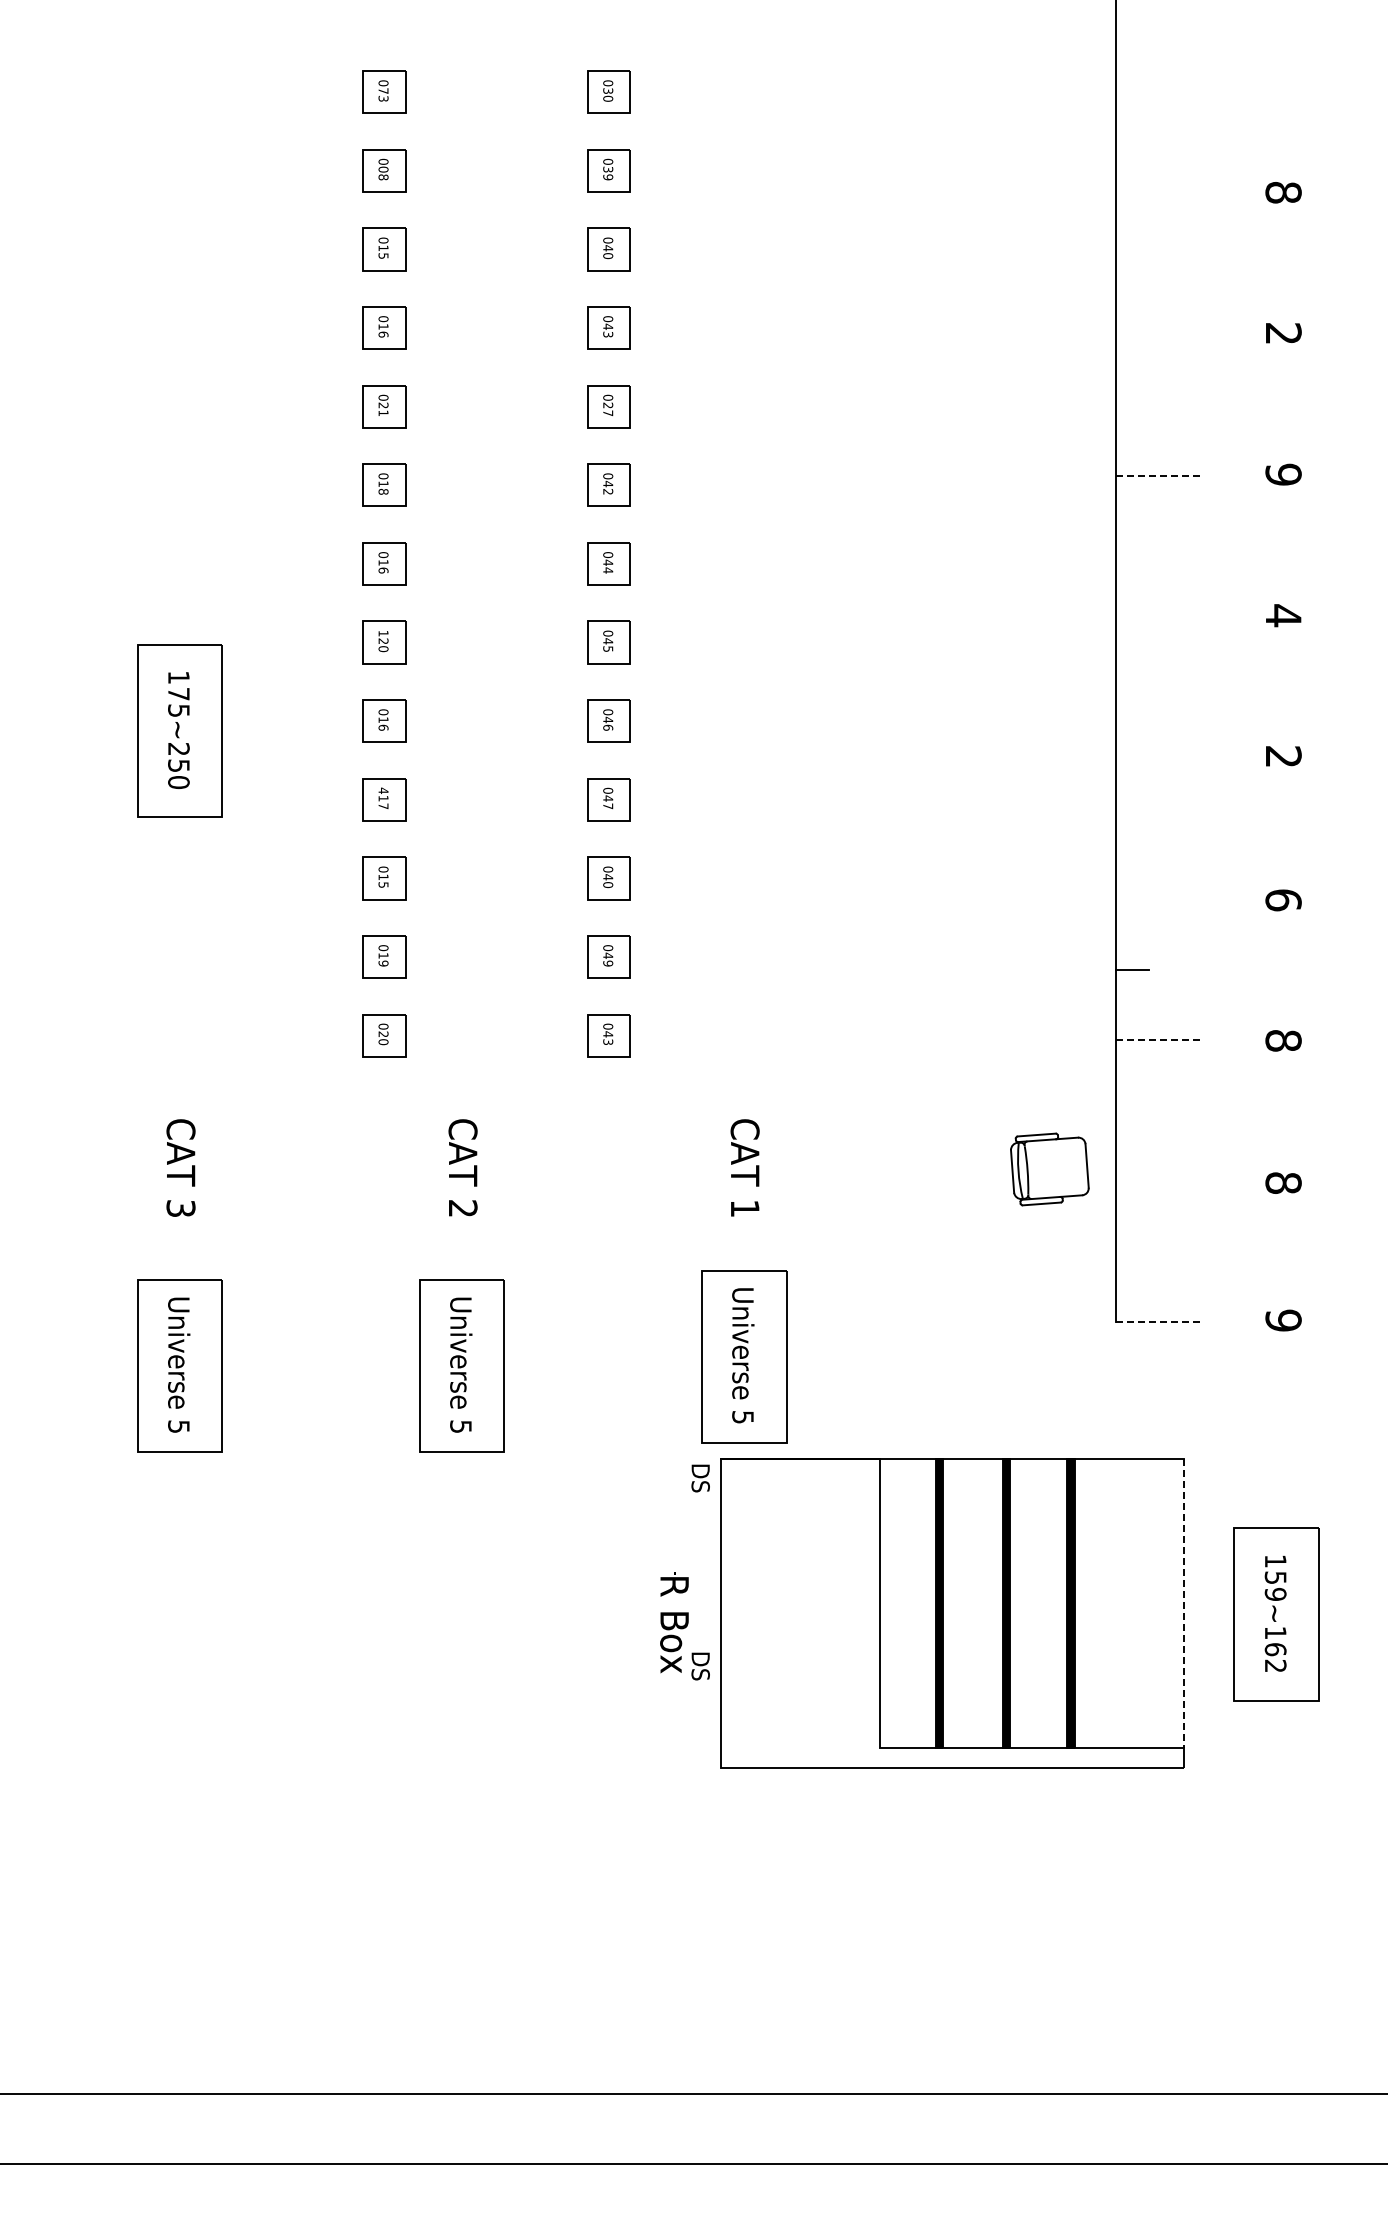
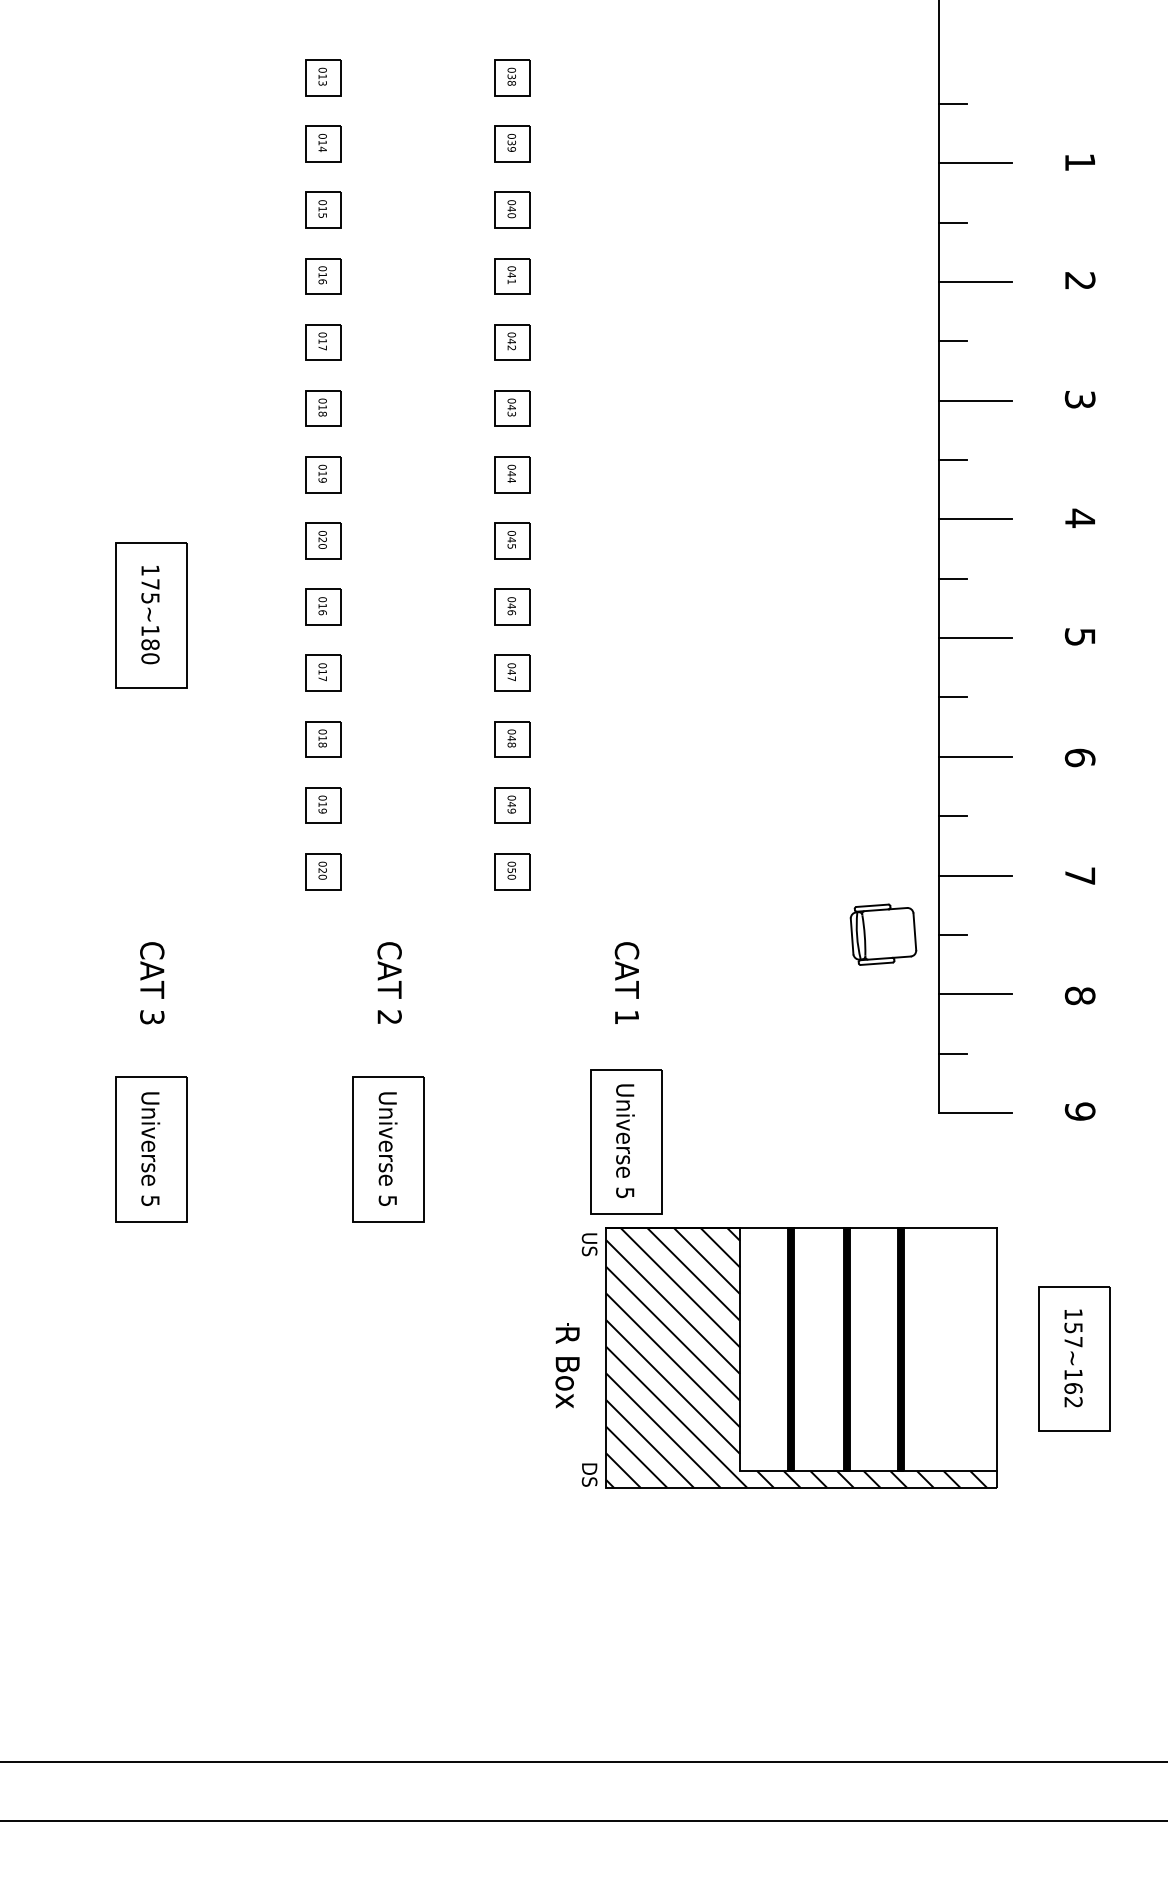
text: (383, 90) -> (322, 76), 073 -> 013
text: (607, 98) -> (511, 83), 030 -> 038
line: (1131, 123) -> (952, 104), added
text: (383, 173) -> (322, 146), 008 -> 014
text: (1283, 192) -> (1080, 162), 8 -> 1
line: (1158, 193) -> (974, 163), added
line: (1131, 264) -> (952, 222), added
text: (608, 334) -> (512, 281), 043 -> 041
line: (1158, 334) -> (974, 281), added
line: (1131, 405) -> (952, 341), added
text: (383, 408) -> (322, 343), 021 -> 017
text: (608, 409) -> (512, 344), 027 -> 042
text: (1283, 474) -> (1080, 399), 9 -> 3
line: (1159, 475) -> (975, 400), dashed -> solid
text: (607, 491) -> (511, 413), 042 -> 043
line: (1131, 546) -> (952, 460), added
text: (383, 570) -> (322, 480), 016 -> 019
line: (1158, 616) -> (974, 519), added
text: (383, 633) -> (322, 533), 120 -> 020
line: (1131, 687) -> (952, 578), added
text: (1283, 756) -> (1080, 636), 2 -> 5
text: (178, 757) -> (150, 637), 175~250 -> 175~180
line: (1158, 758) -> (974, 638), added
text: (383, 790) -> (322, 665), 417 -> 017
line: (1131, 828) -> (952, 697), added
text: (383, 884) -> (322, 744), 015 -> 018
text: (607, 885) -> (511, 745), 040 -> 048
line: (1158, 899) -> (974, 757), added
text: (608, 1038) -> (512, 874), 043 -> 050
line: (1159, 1040) -> (975, 875), dashed -> solid
text: (1283, 1040) -> (1080, 875), 8 -> 7
line: (1131, 1110) -> (952, 934), added
part: (1049, 1169) -> (883, 934), moved
line: (1158, 1181) -> (974, 994), added
line: (1131, 1251) -> (952, 1053), added
line: (1159, 1322) -> (975, 1113), dashed -> solid
text: (700, 1471) -> (589, 1238), DS -> US
text: (1275, 1593) -> (1073, 1341), 159~162 -> 157~162
line: (1184, 1603) -> (996, 1349), dashed -> solid
hatch: (946, 1612) -> (796, 1357), added
text: (700, 1666) -> (589, 1475), moved

